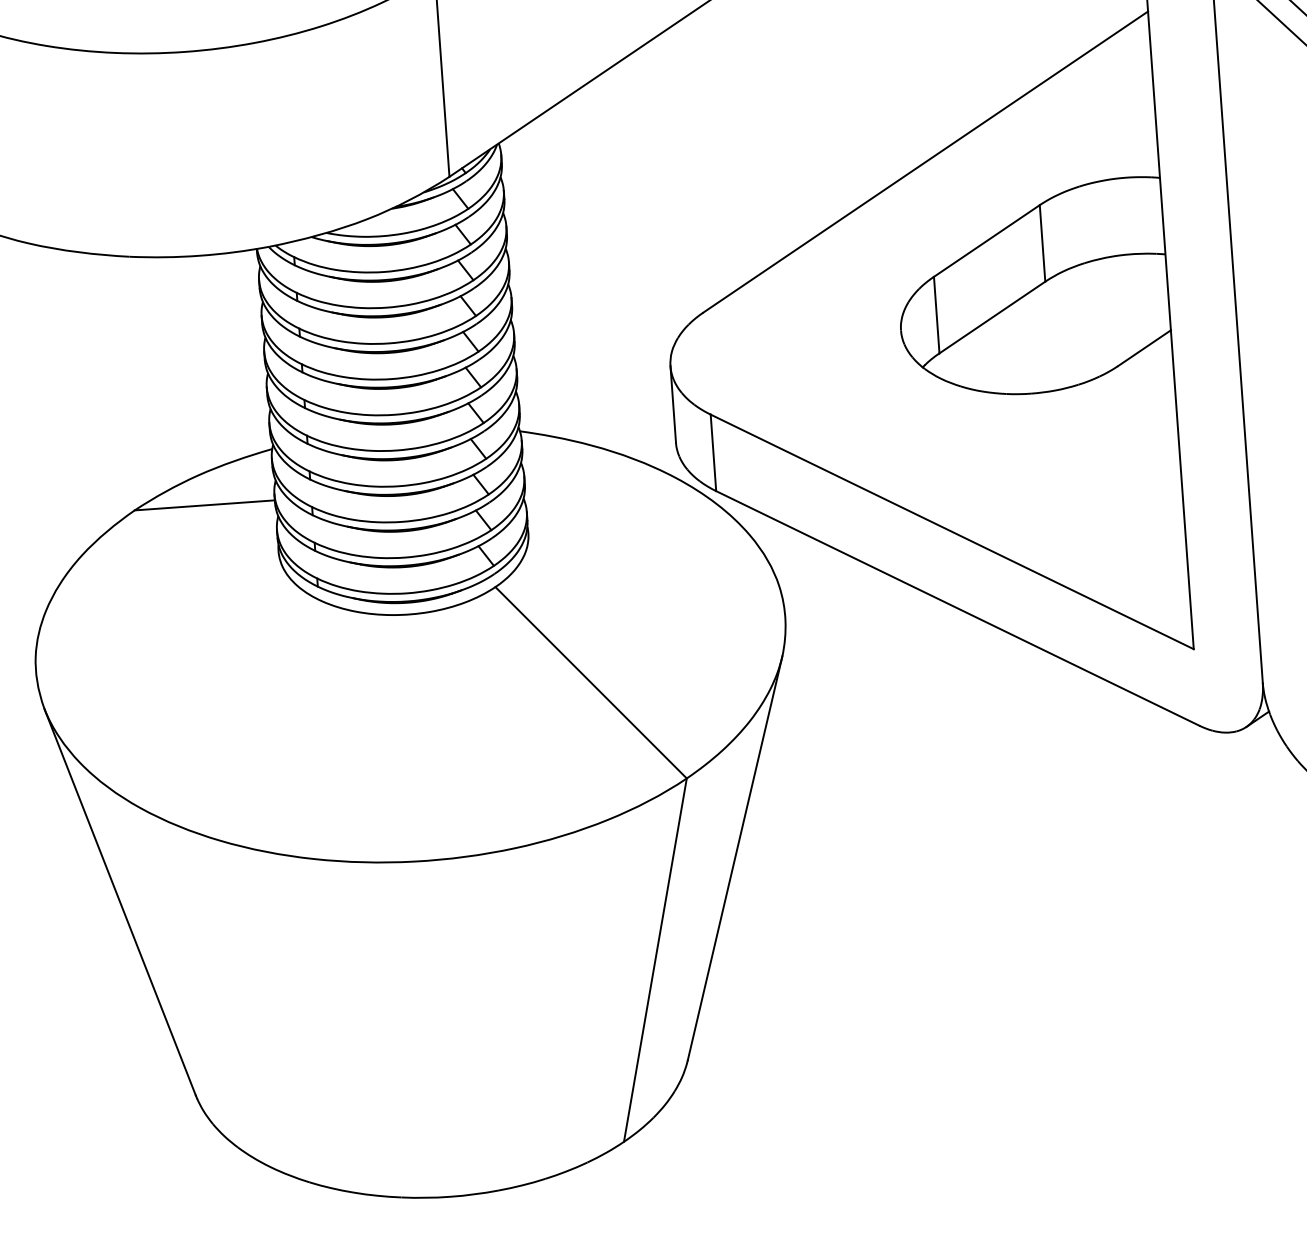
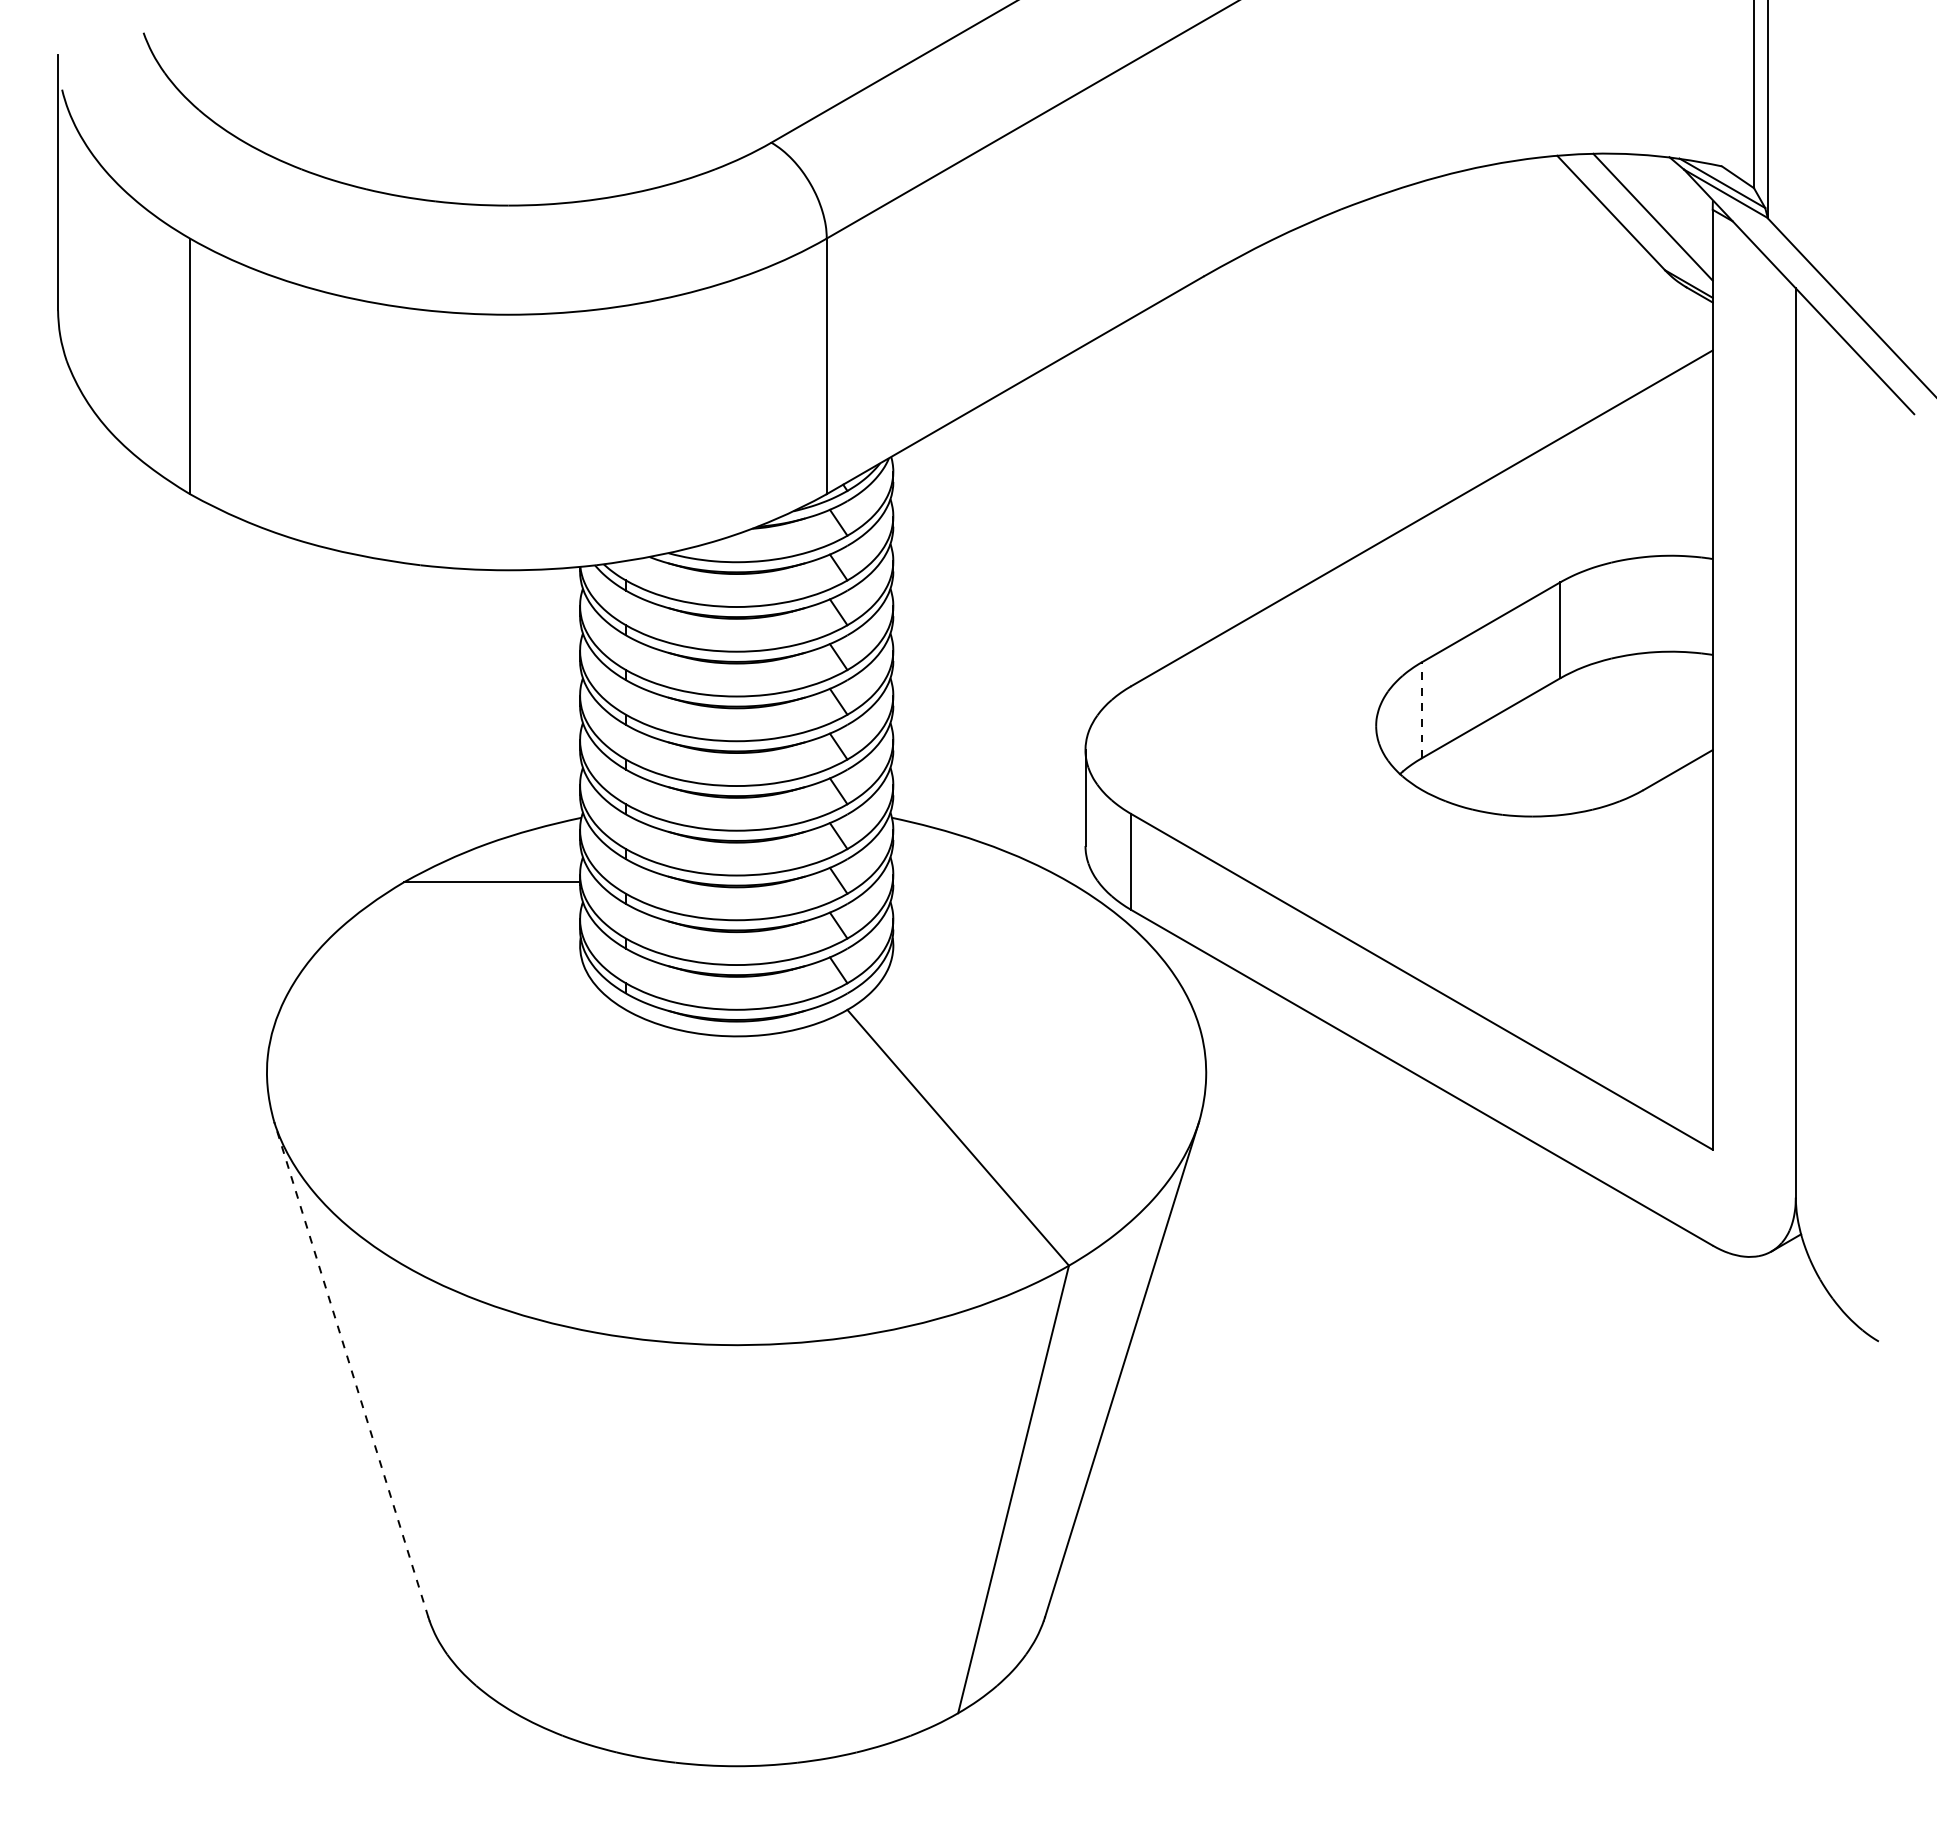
line: (937, 315) -> (1422, 710), solid -> dashed
line: (120, 902) -> (351, 1369), solid -> dashed

